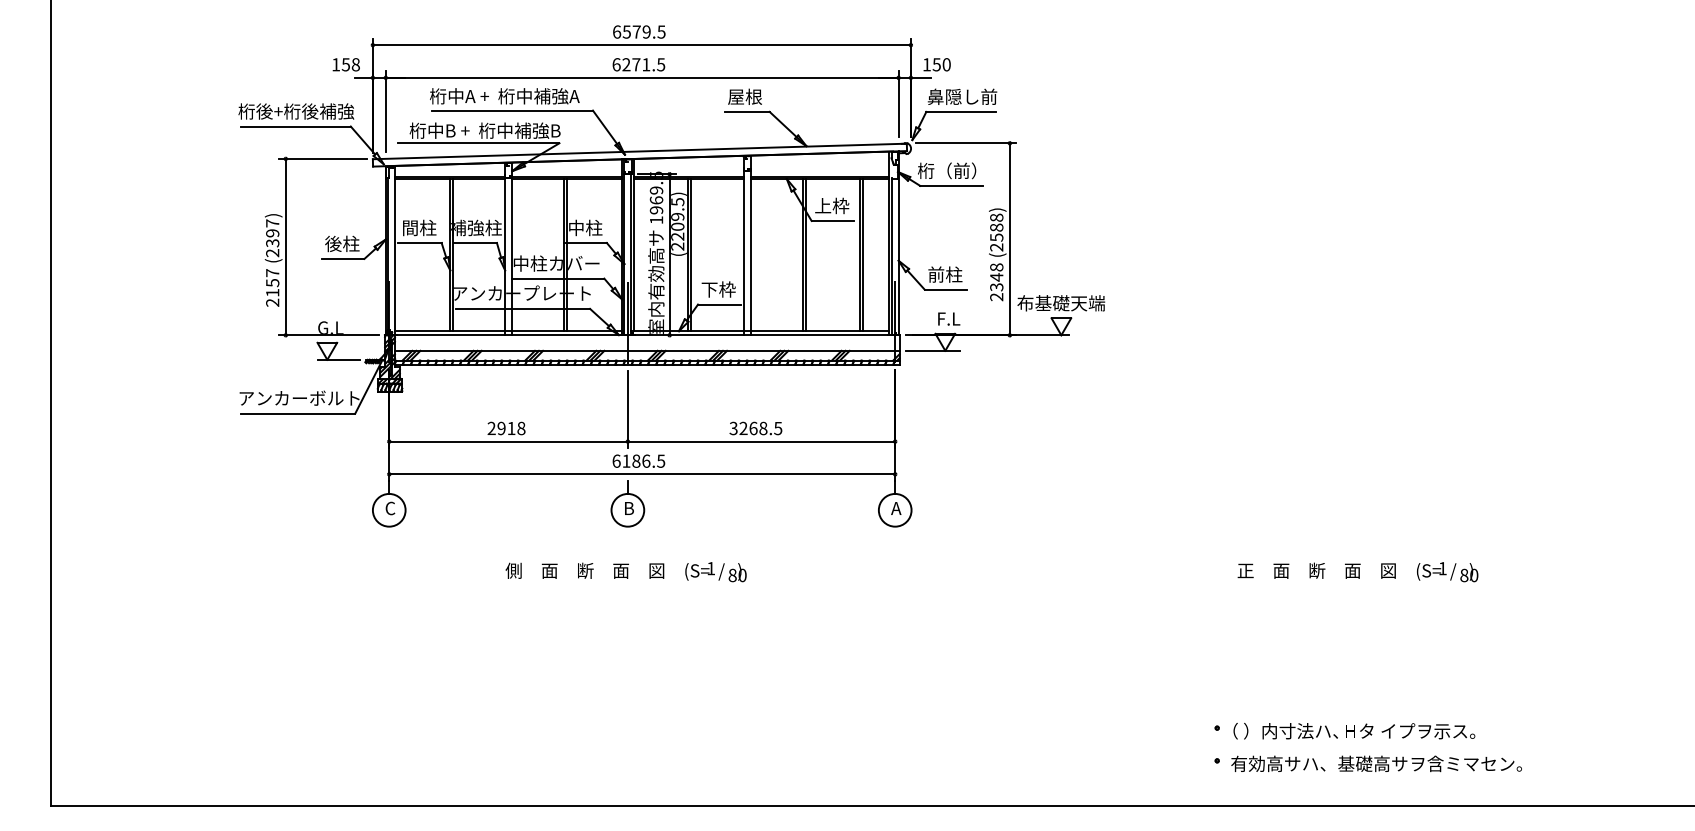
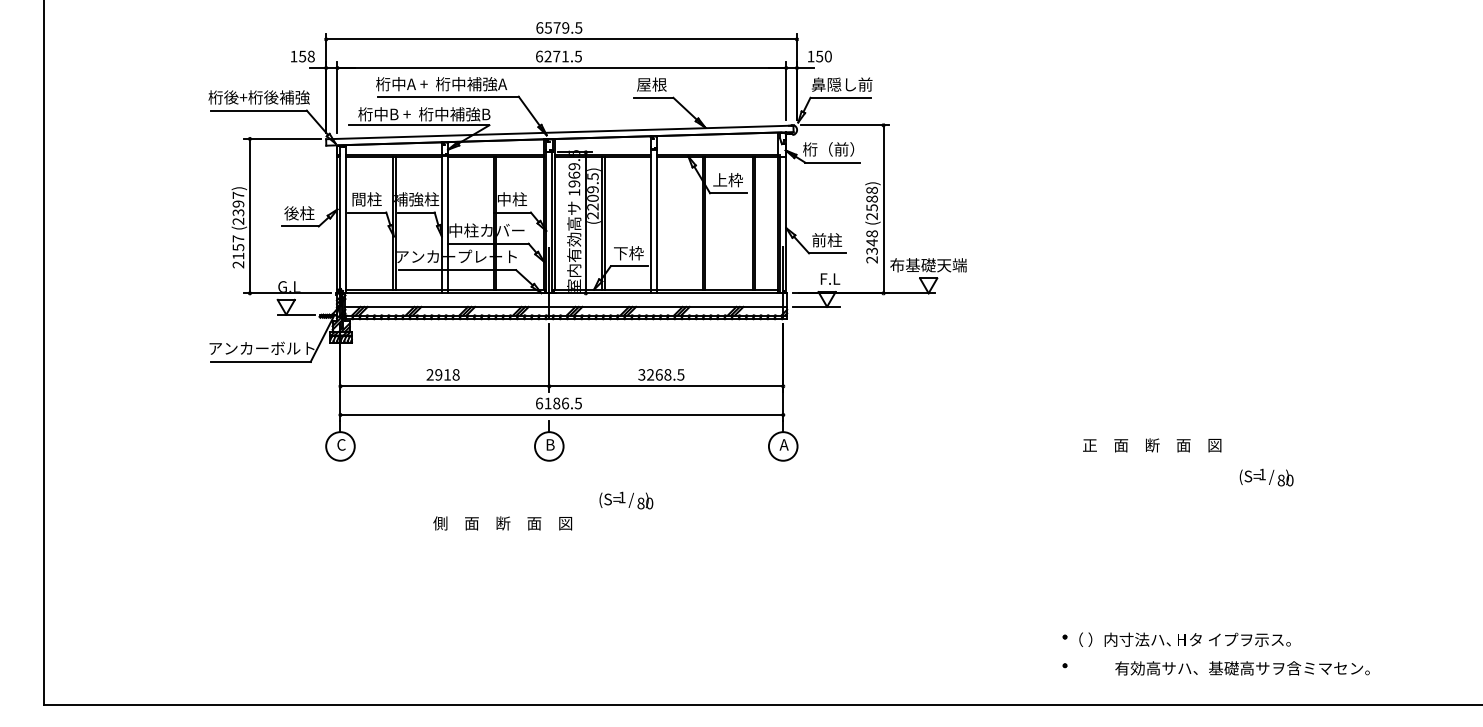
text: (584, 570) -> (502, 523), moved
text: (1317, 570) -> (1152, 445), moved
text: (1447, 572) -> (1266, 477), moved
text: (1376, 764) -> (1242, 668), moved

